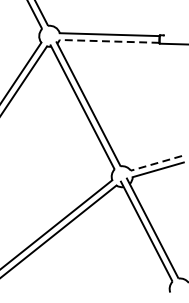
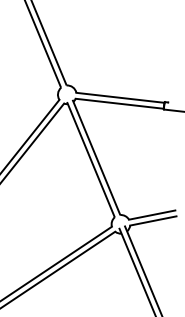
line: (109, 41) -> (119, 103), dashed -> solid
line: (156, 163) -> (152, 215), dashed -> solid

